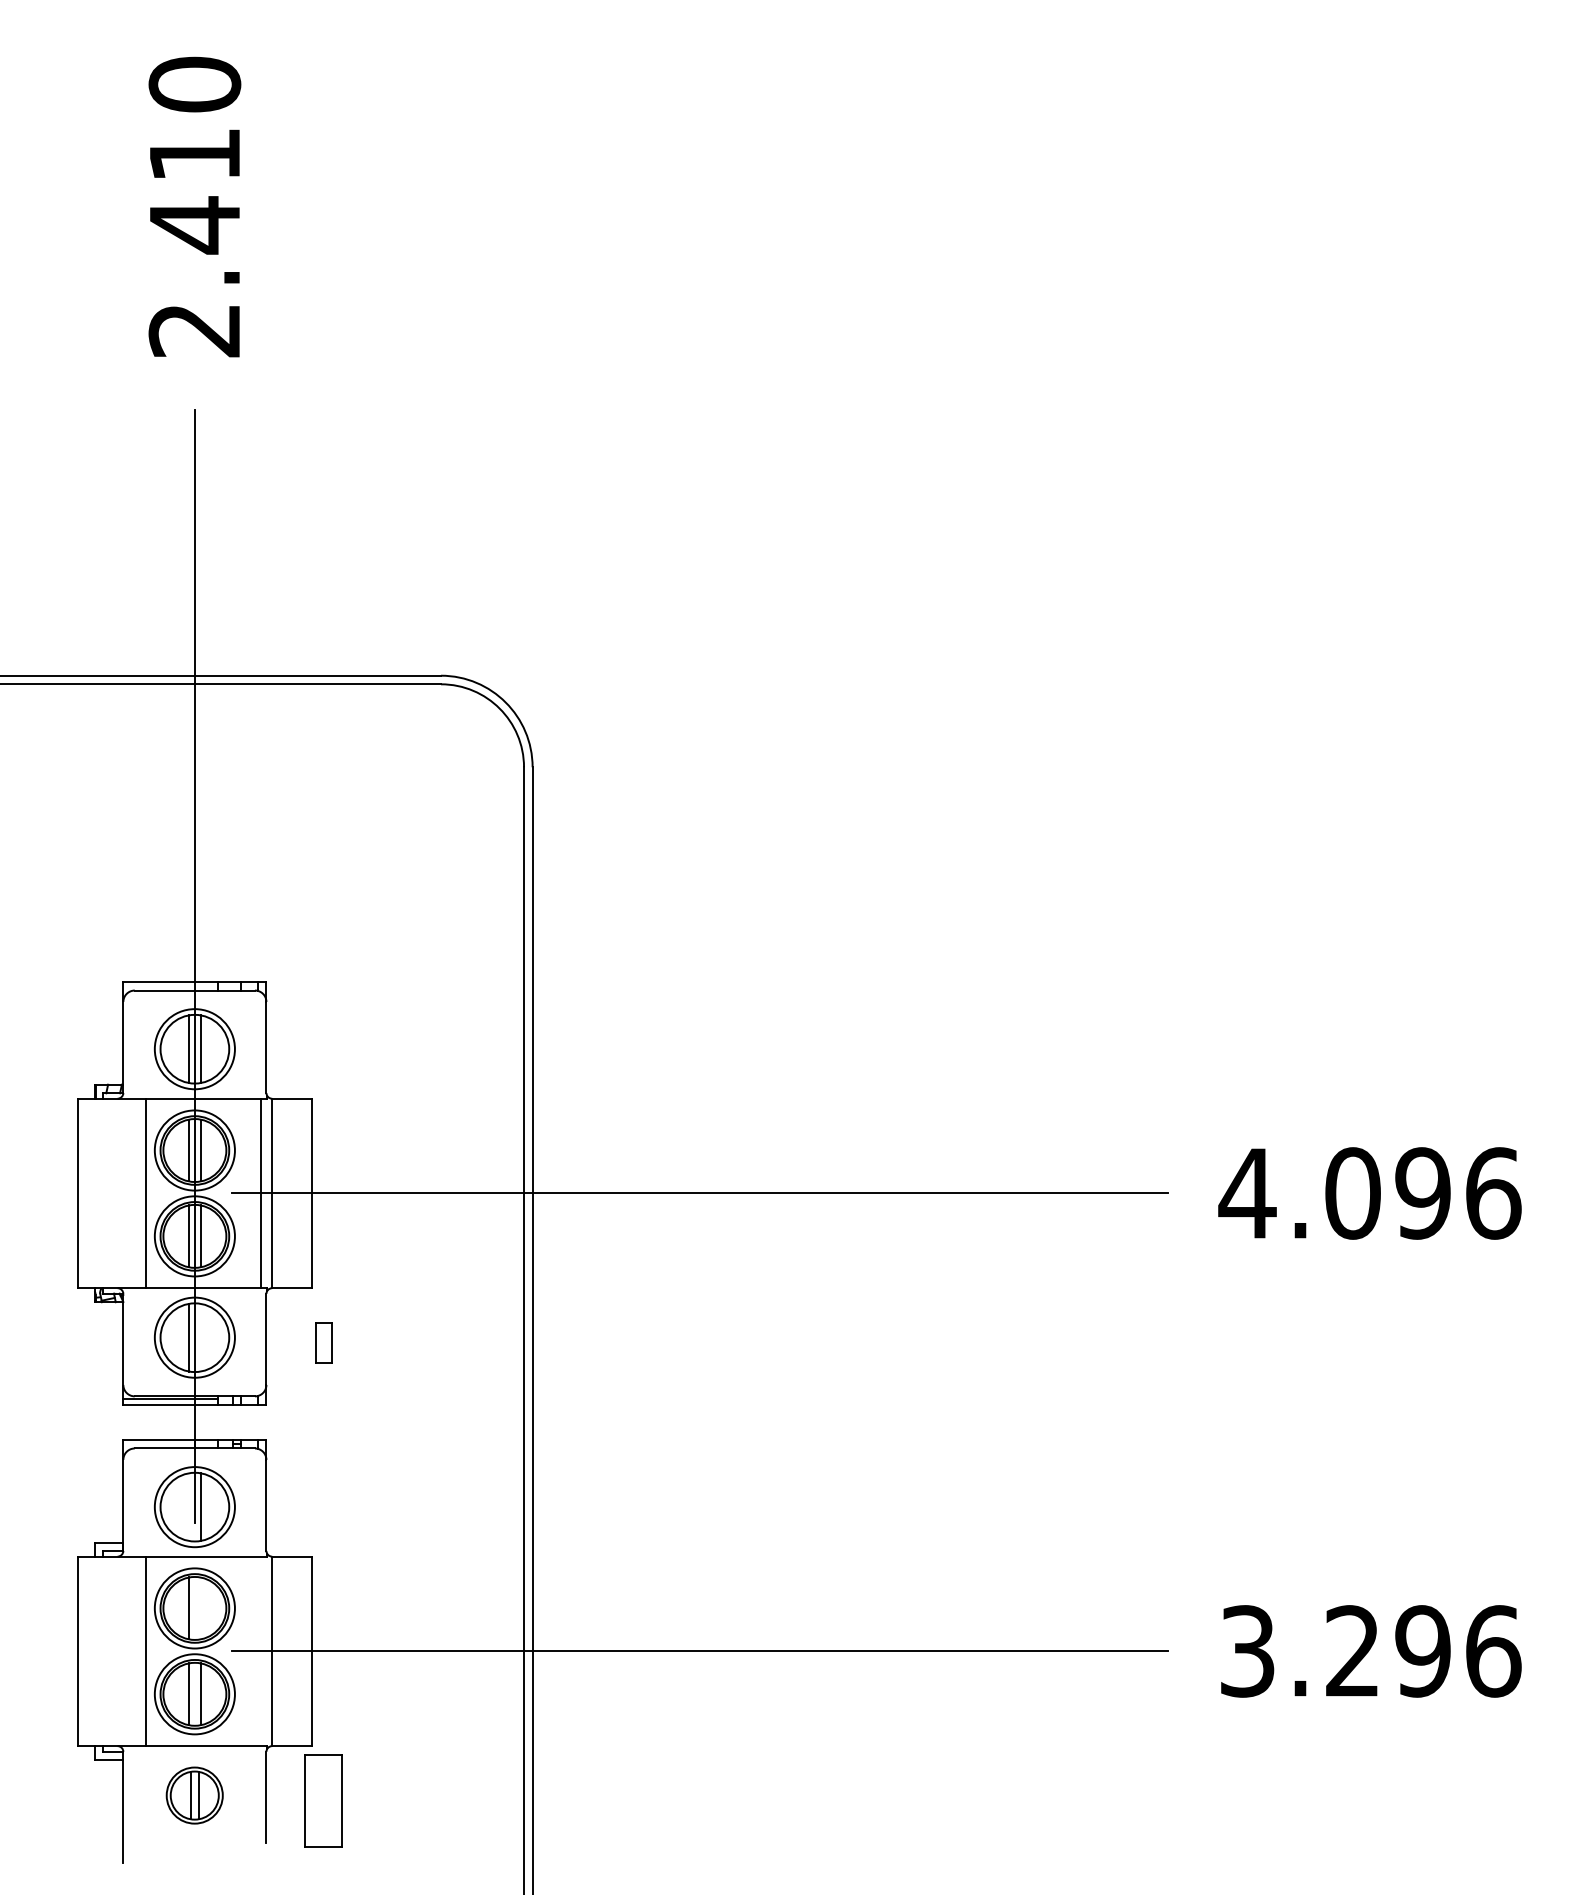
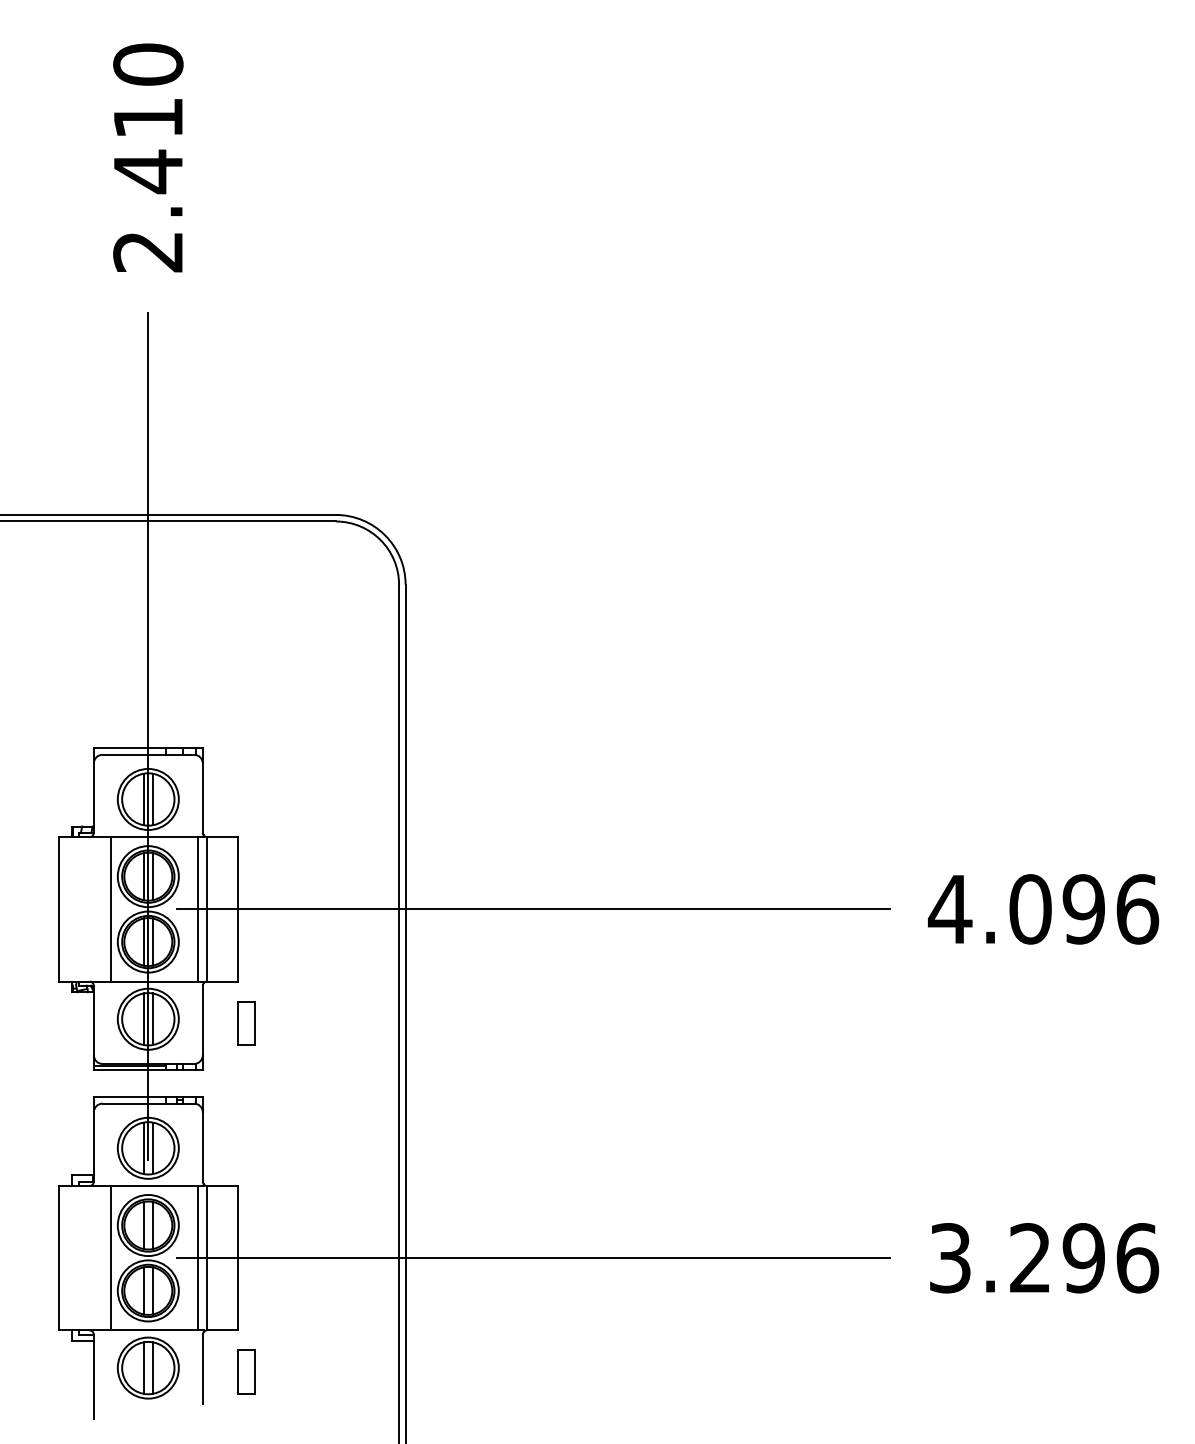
line: (200, 1337) -> (152, 1019), added
part: (323, 1343) -> (246, 1023), size x1.43
line: (189, 1506) -> (144, 1147), added
line: (200, 1608) -> (152, 1225), added
line: (260, 1651) -> (198, 1258), added
part: (194, 1795) -> (148, 1368), size x1.43
part: (323, 1800) -> (246, 1371), size x0.62

